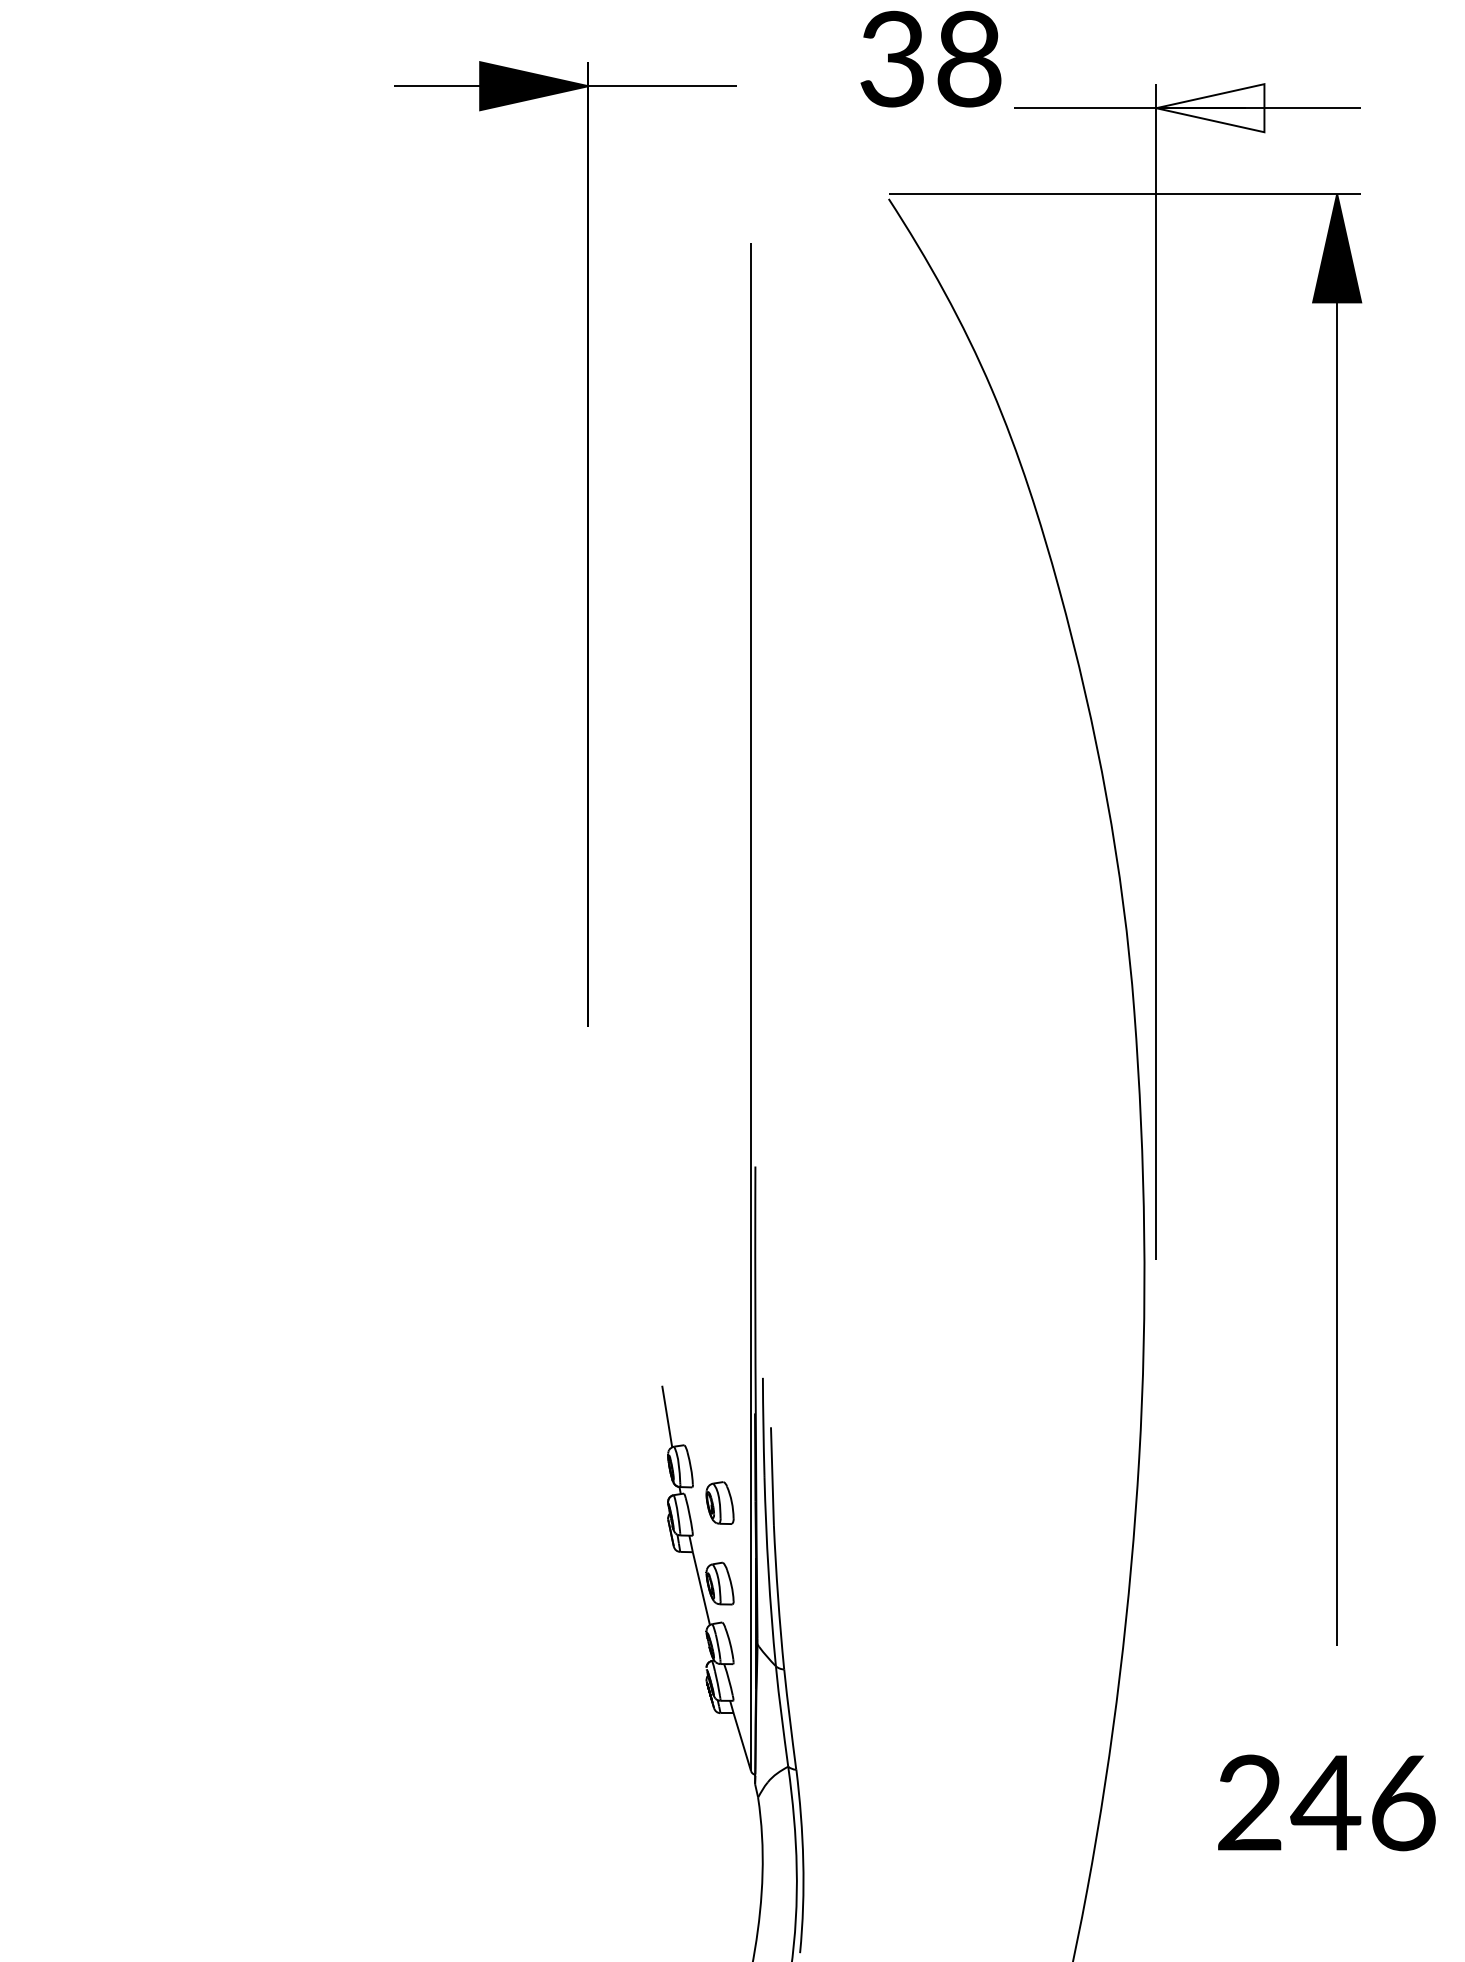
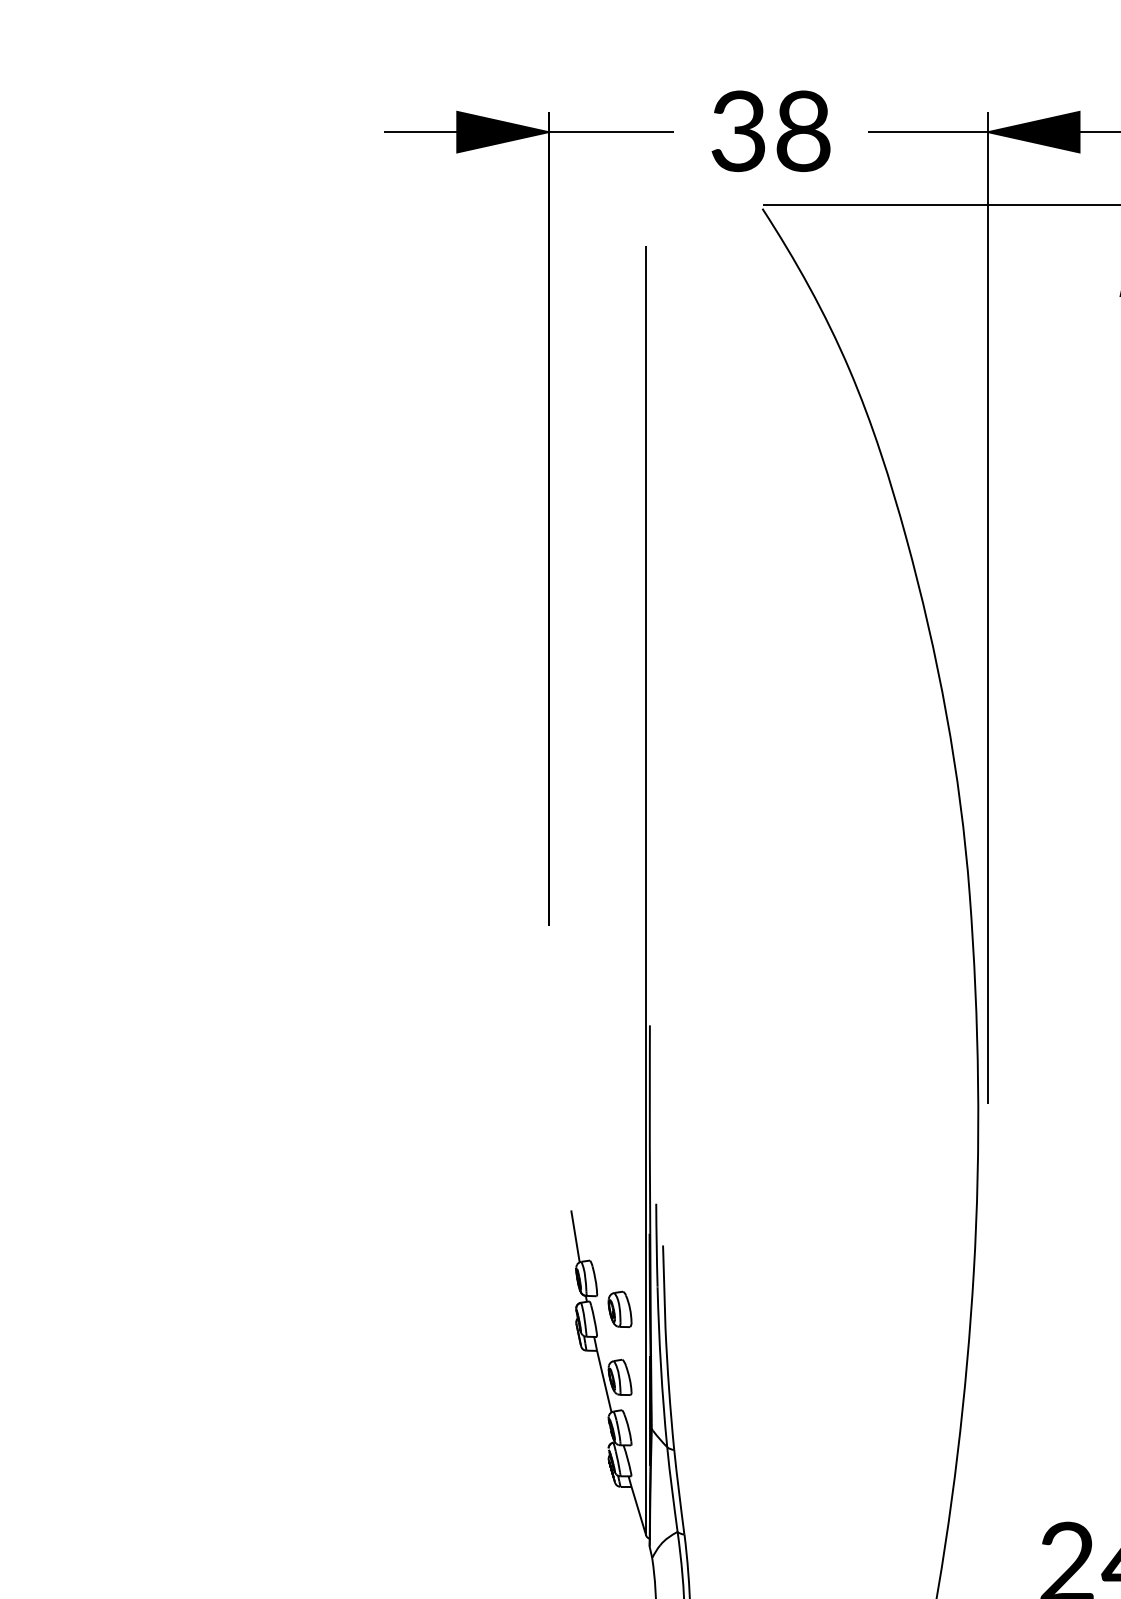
text: (930, 58) -> (770, 130), moved
fill: (1210, 108) -> (1034, 132), added
part: (587, 543) -> (547, 518), moved

